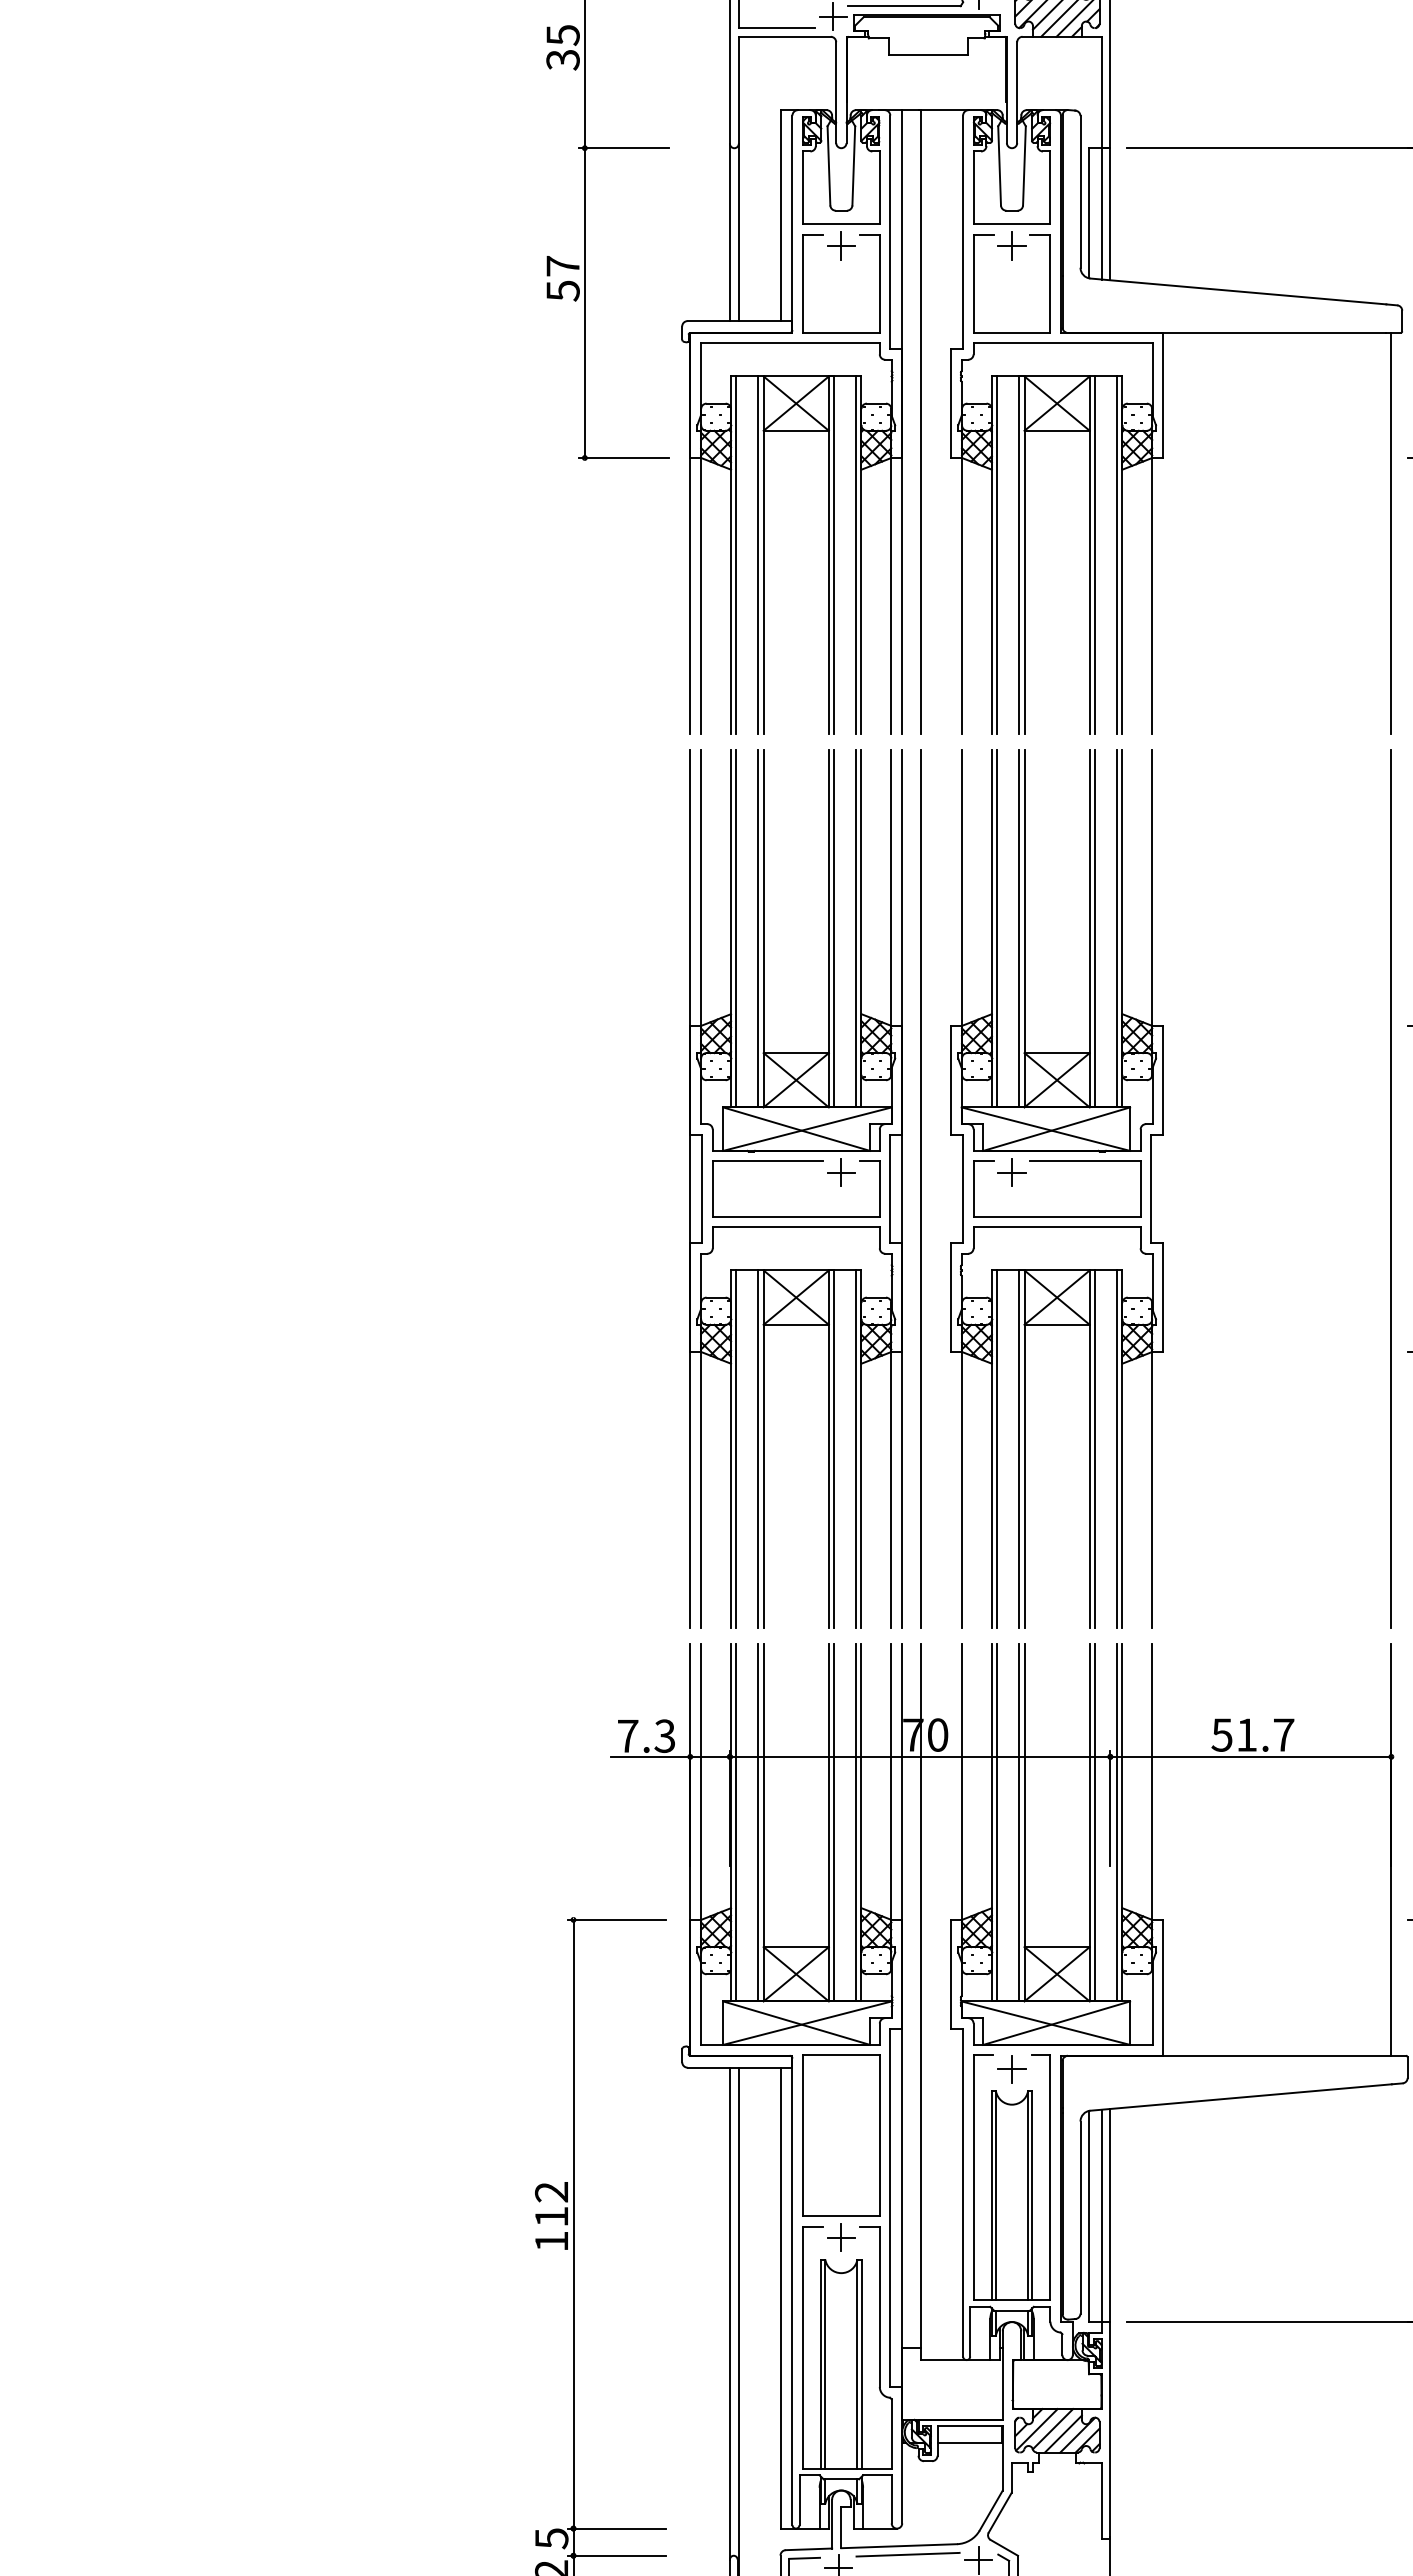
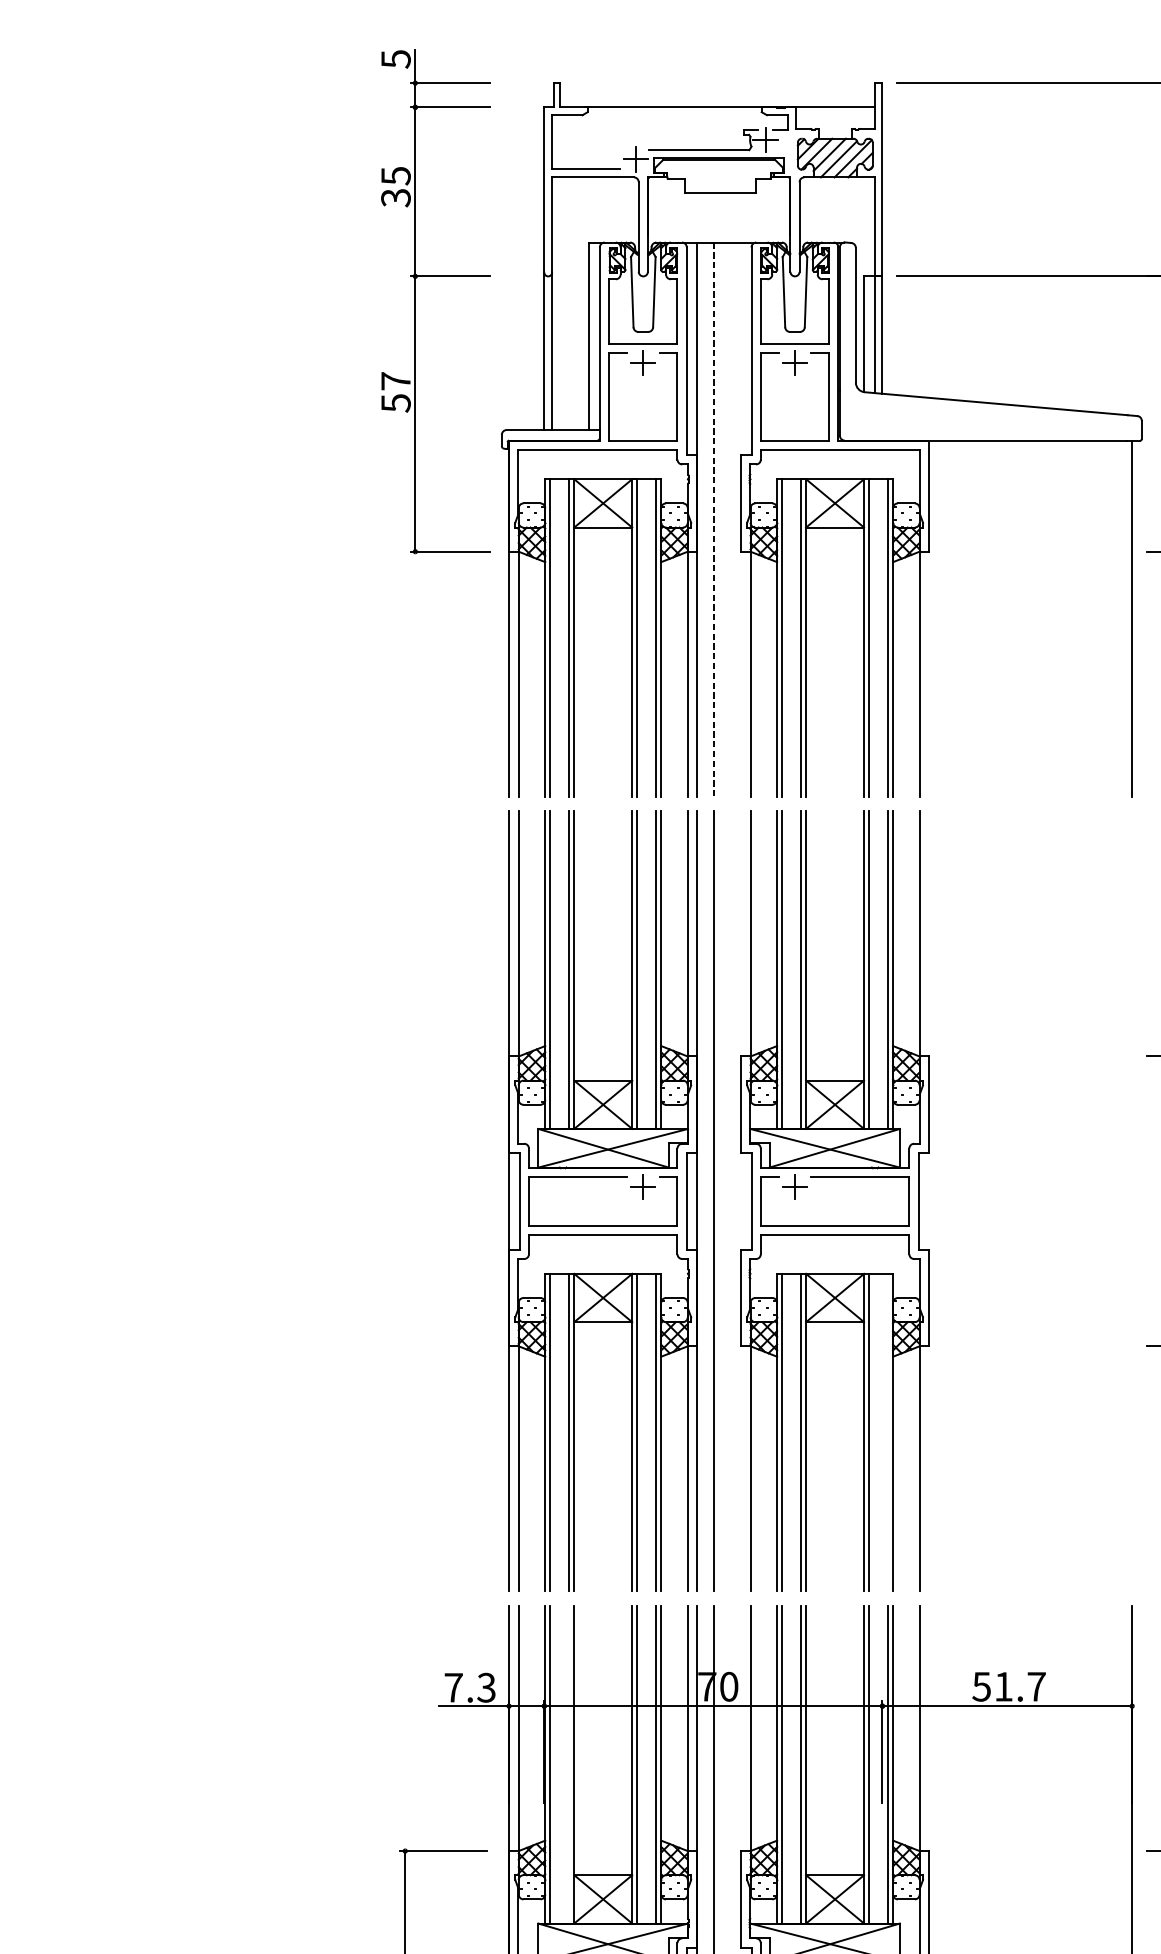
line: (921, 421) -> (714, 519), solid -> dashed
line: (1390, 1188) -> (1131, 1201), removed
line: (1116, 1448) -> (887, 1432), removed
line: (758, 1822) -> (569, 1764), removed

